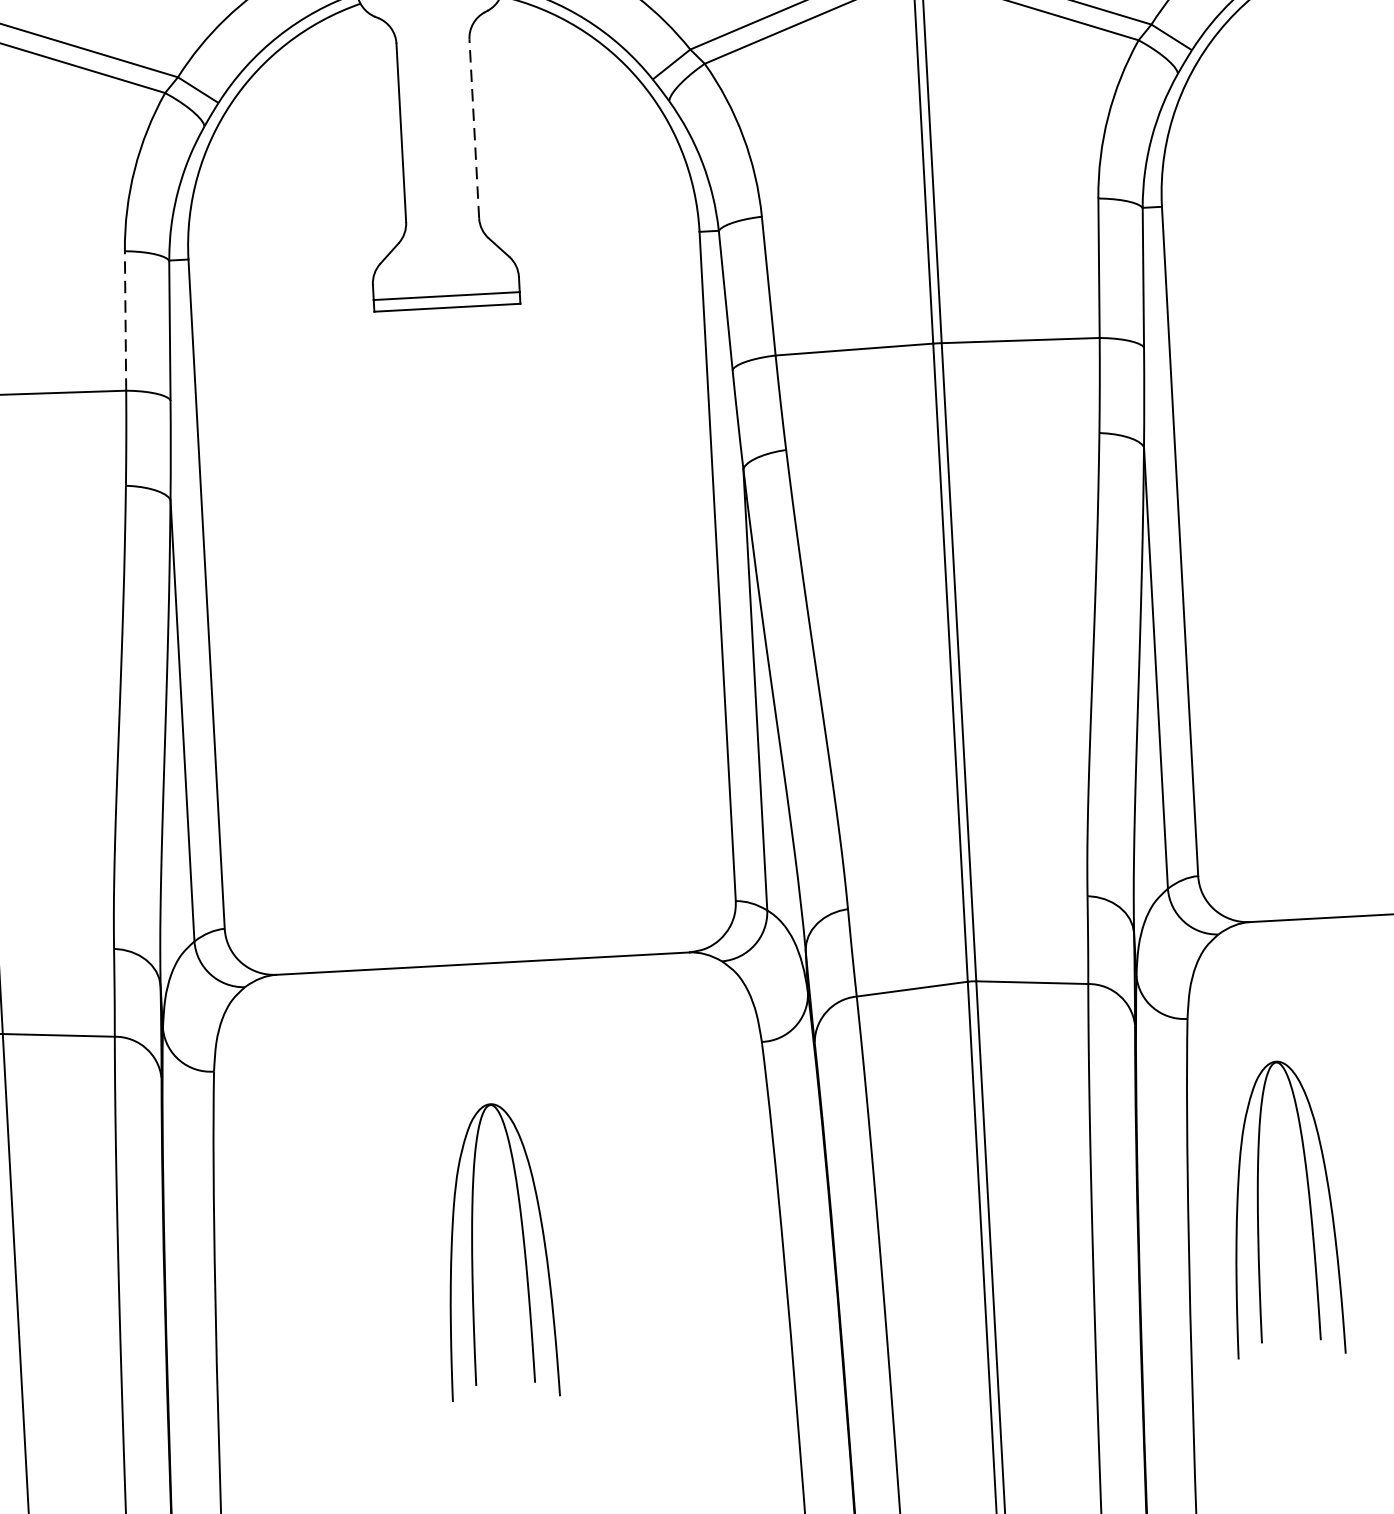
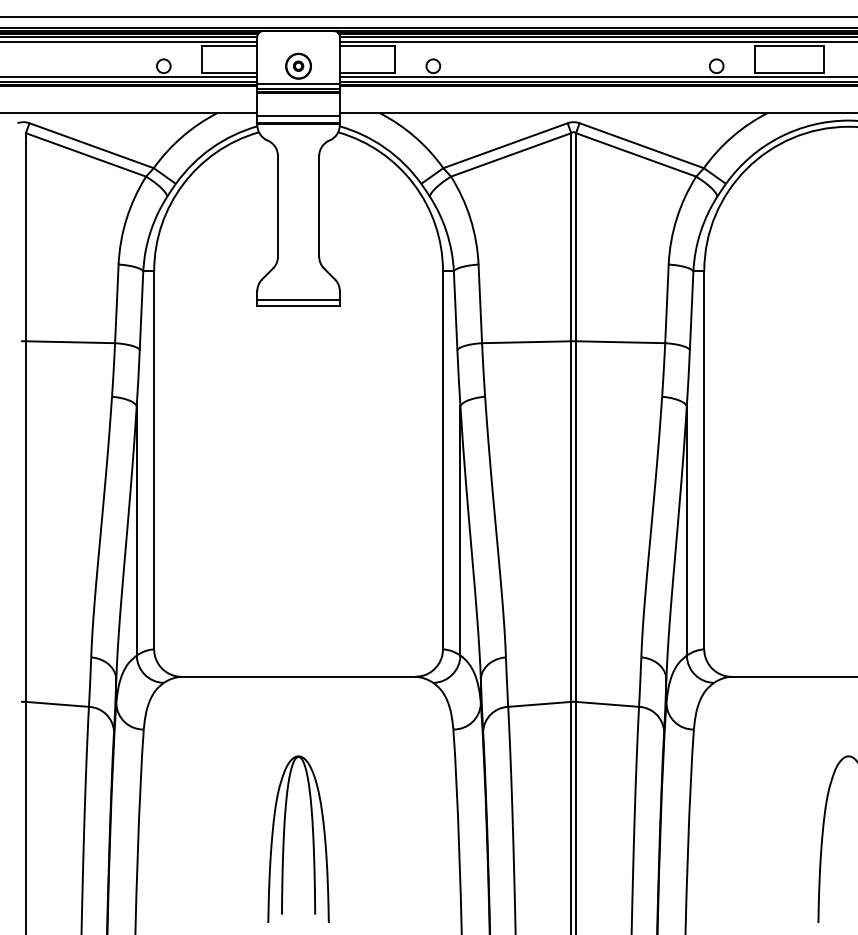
line: (474, 127) -> (319, 205), dashed -> solid
line: (124, 320) -> (116, 303), dashed -> solid
part: (1259, 1208) -> (728, 838), removed

